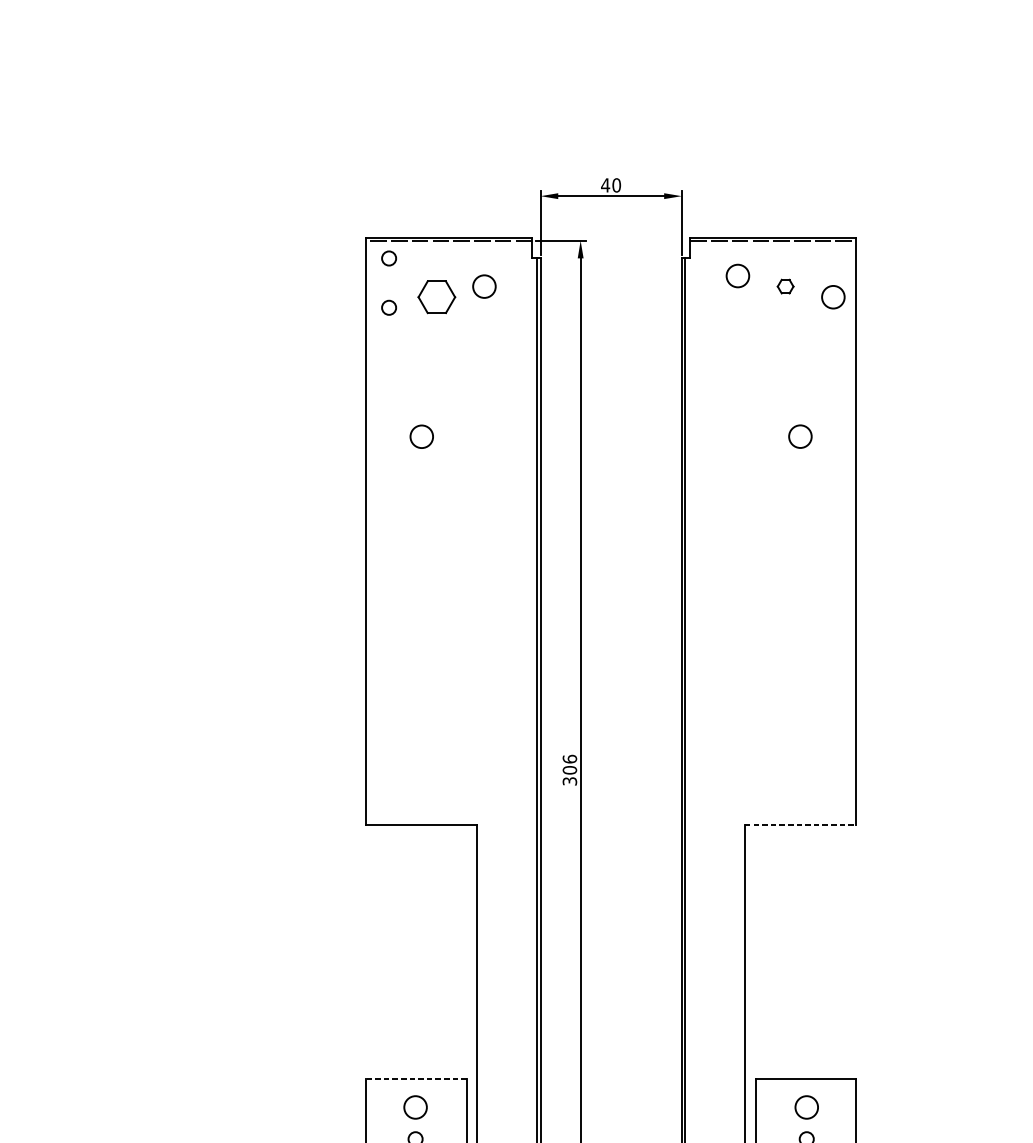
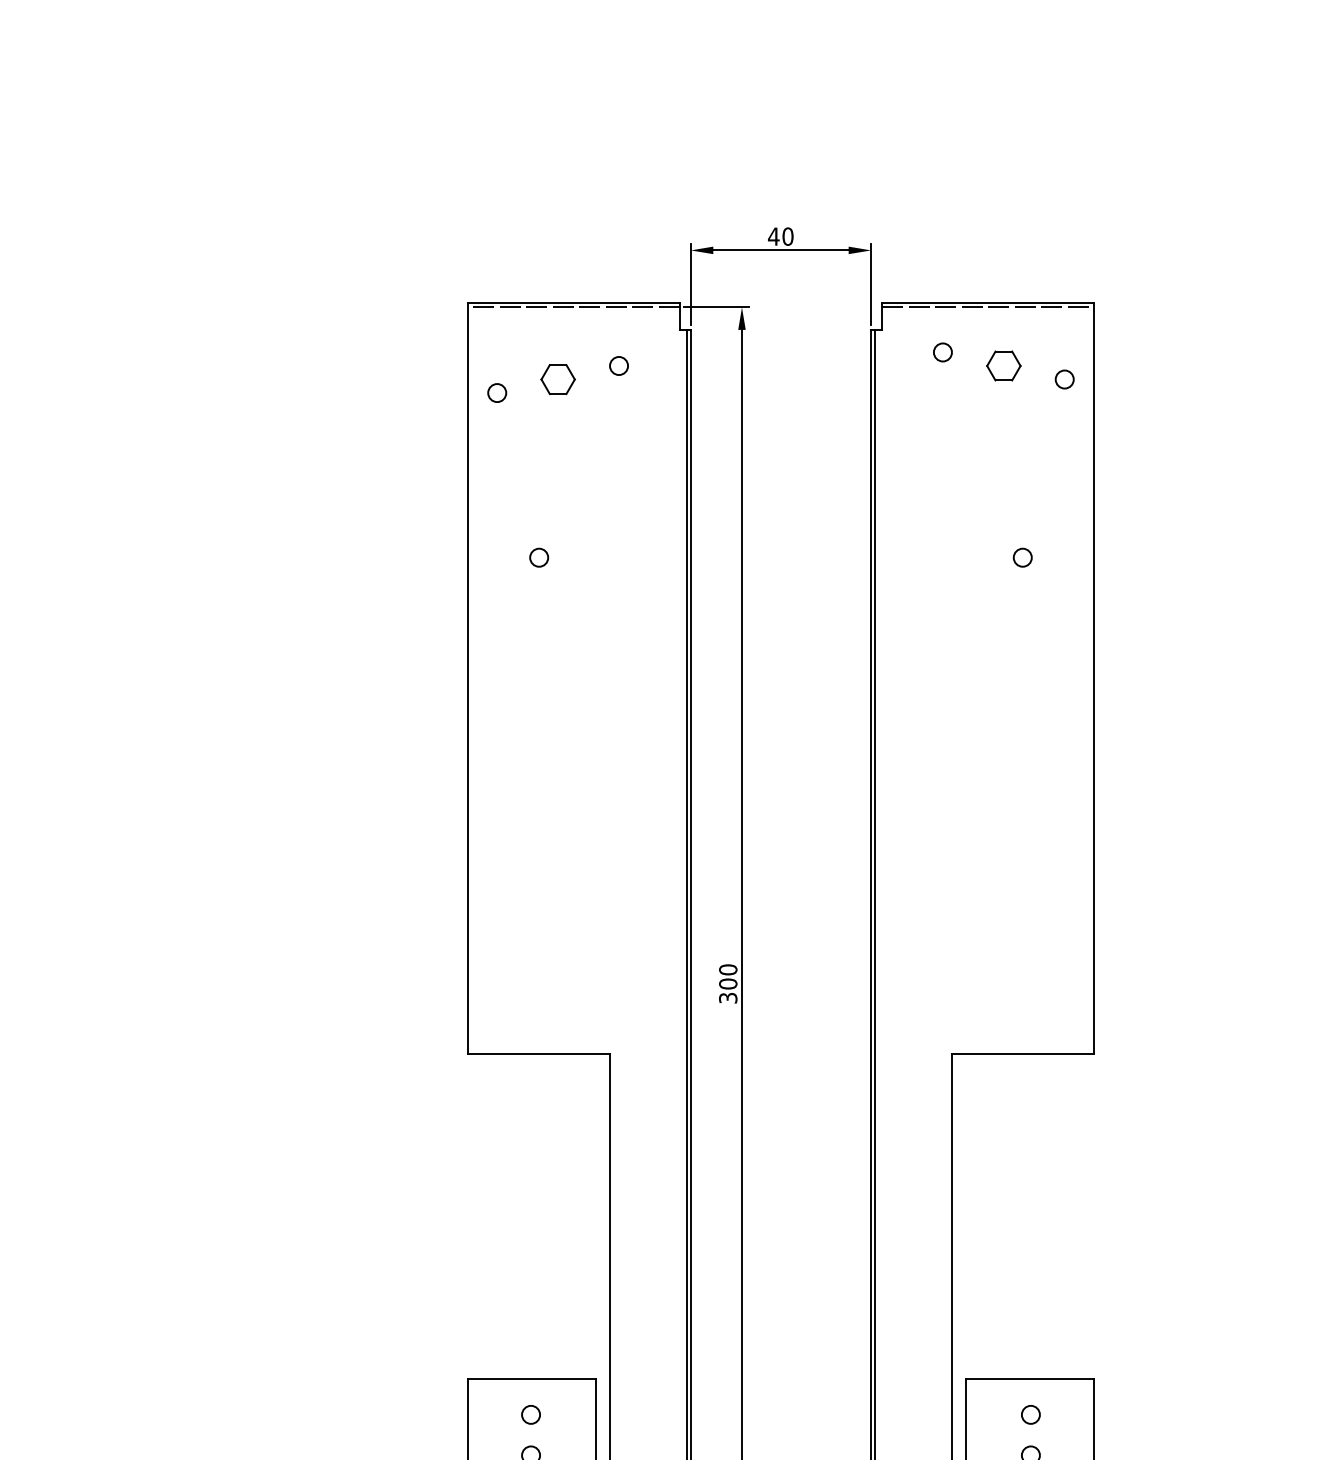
circle: (389, 258) -> (497, 329), removed
circle: (737, 276) -> (942, 352), size x0.62
circle: (484, 286) -> (619, 365), size x0.62
part: (785, 286) -> (1003, 365), size x1.67
part: (436, 297) -> (557, 379), size x0.71
circle: (833, 297) -> (1064, 379), size x0.62
circle: (422, 436) -> (539, 557), size x0.62
circle: (800, 436) -> (1022, 557), size x0.62
text: (570, 758) -> (728, 969), 306 -> 300
line: (800, 824) -> (1023, 1053), dashed -> solid
line: (415, 1079) -> (531, 1378), dashed -> solid
circle: (415, 1107) -> (531, 1414), size x0.62
circle: (806, 1107) -> (1030, 1414), size x0.62

